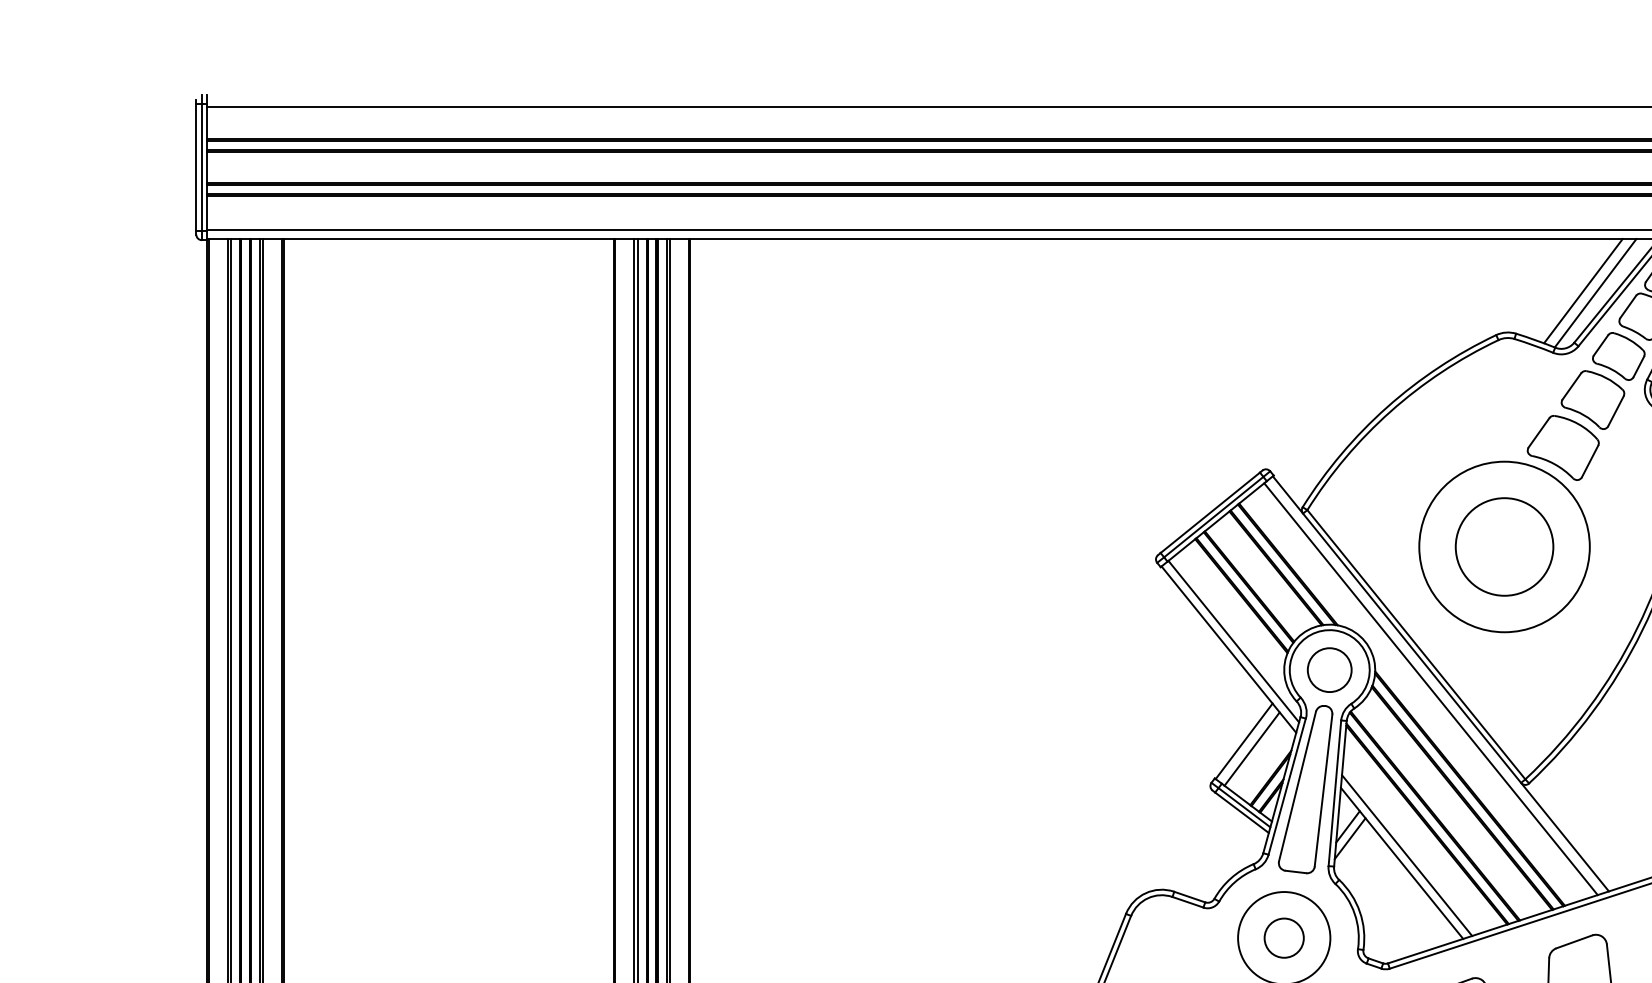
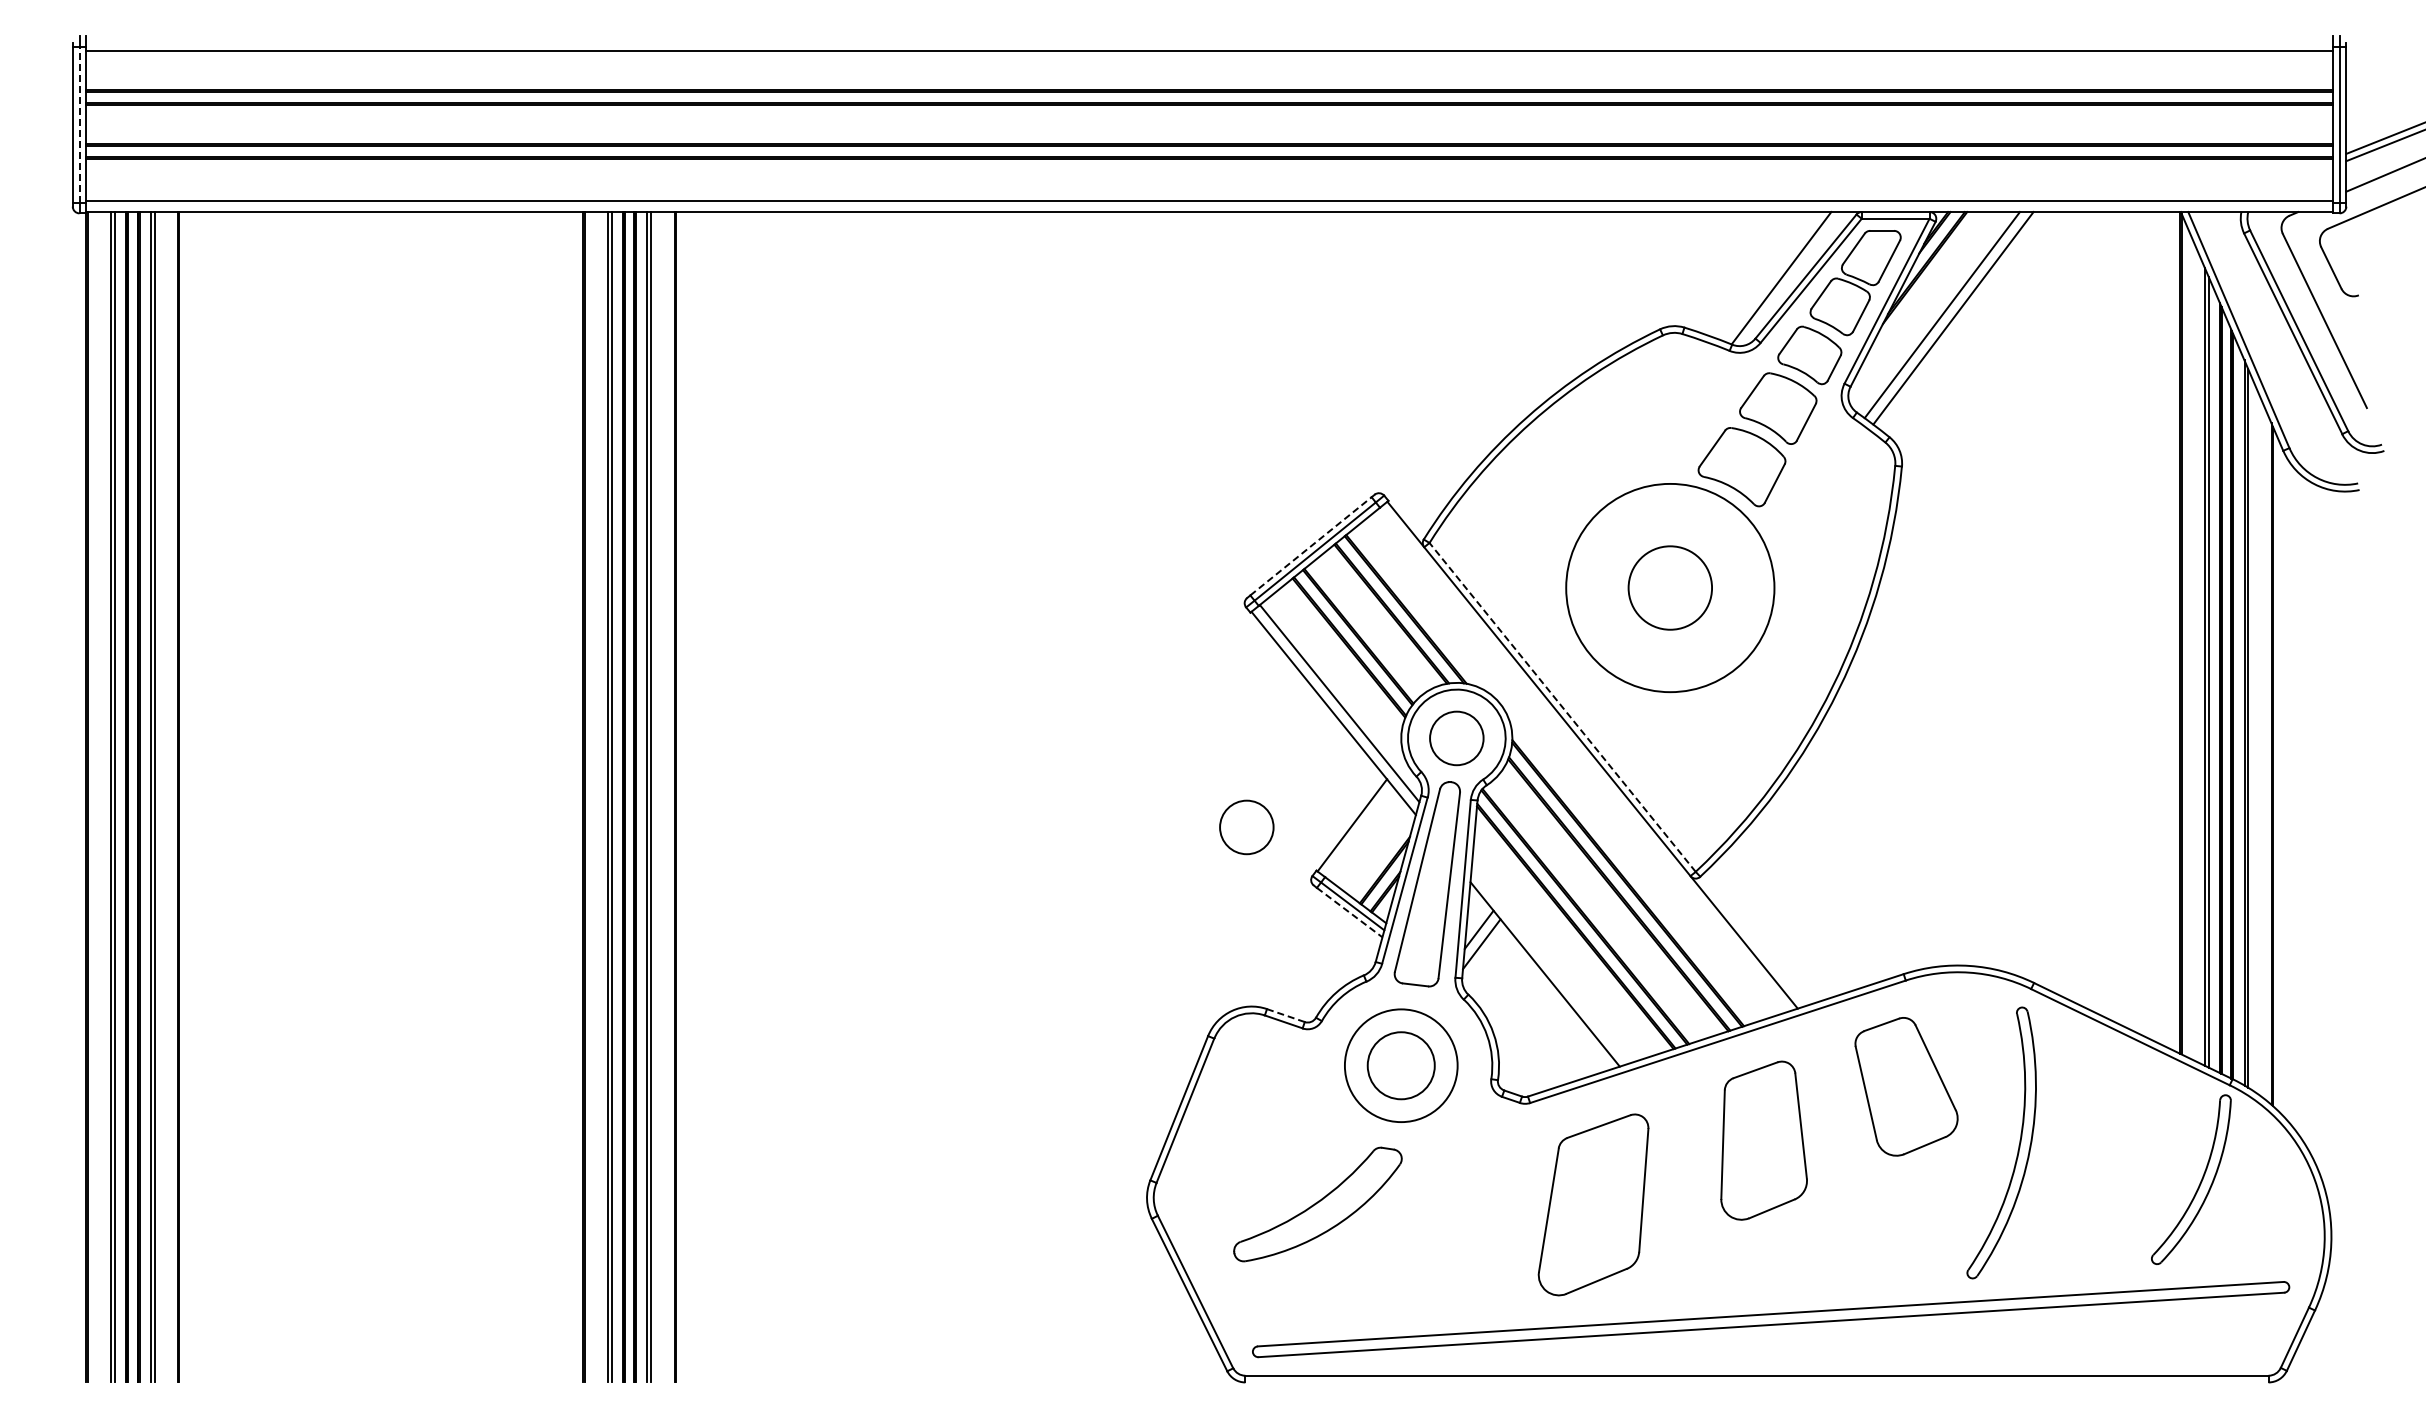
line: (201, 167) -> (79, 124), solid -> dashed
line: (1583, 291) -> (1766, 275), removed
line: (1210, 512) -> (1311, 546), solid -> dashed
circle: (1503, 546) -> (1669, 587), size x0.7
line: (1416, 644) -> (1562, 707), solid -> dashed
line: (1431, 689) -> (1580, 761), removed
circle: (1157, 743) -> (1246, 827), added
line: (1251, 748) -> (1361, 834), removed
line: (1242, 812) -> (1350, 912), solid -> dashed
line: (1406, 855) -> (1550, 964), removed
line: (1189, 897) -> (1285, 1015), solid -> dashed
circle: (1284, 937) -> (1401, 1065), size x1.4

